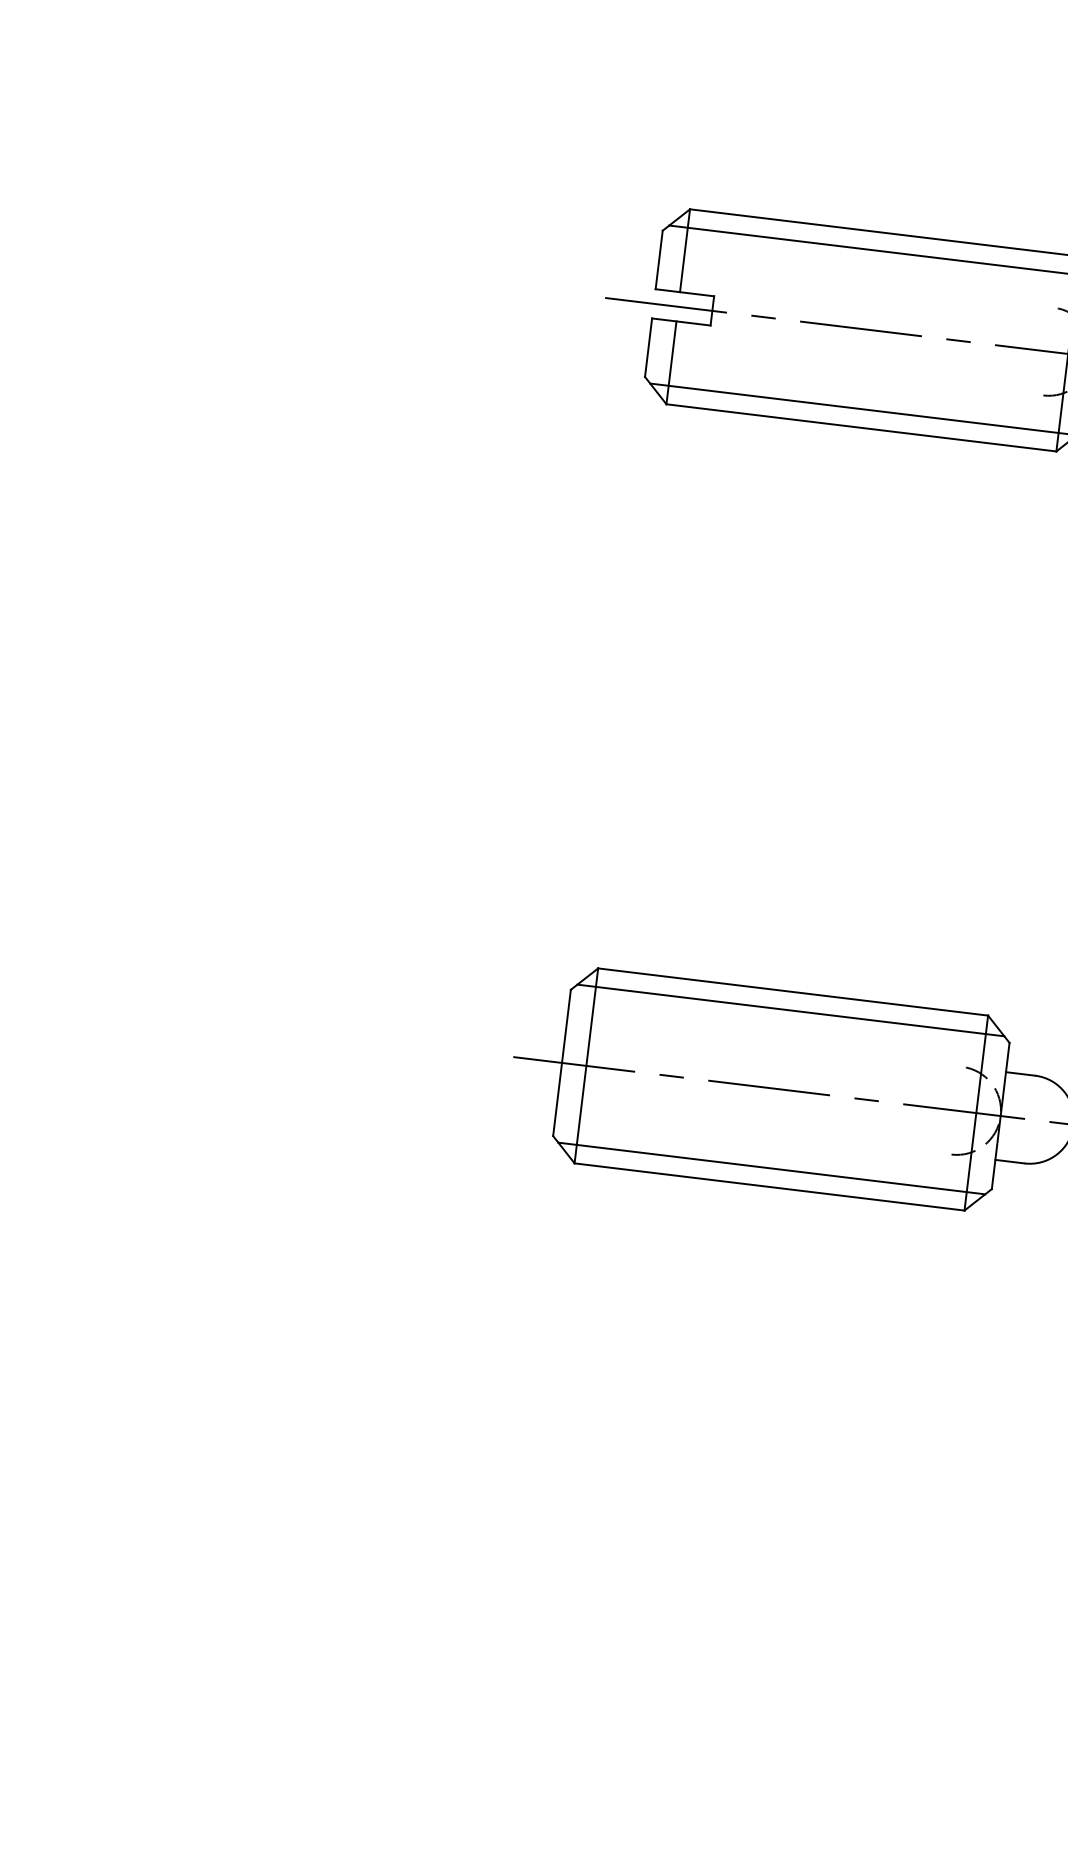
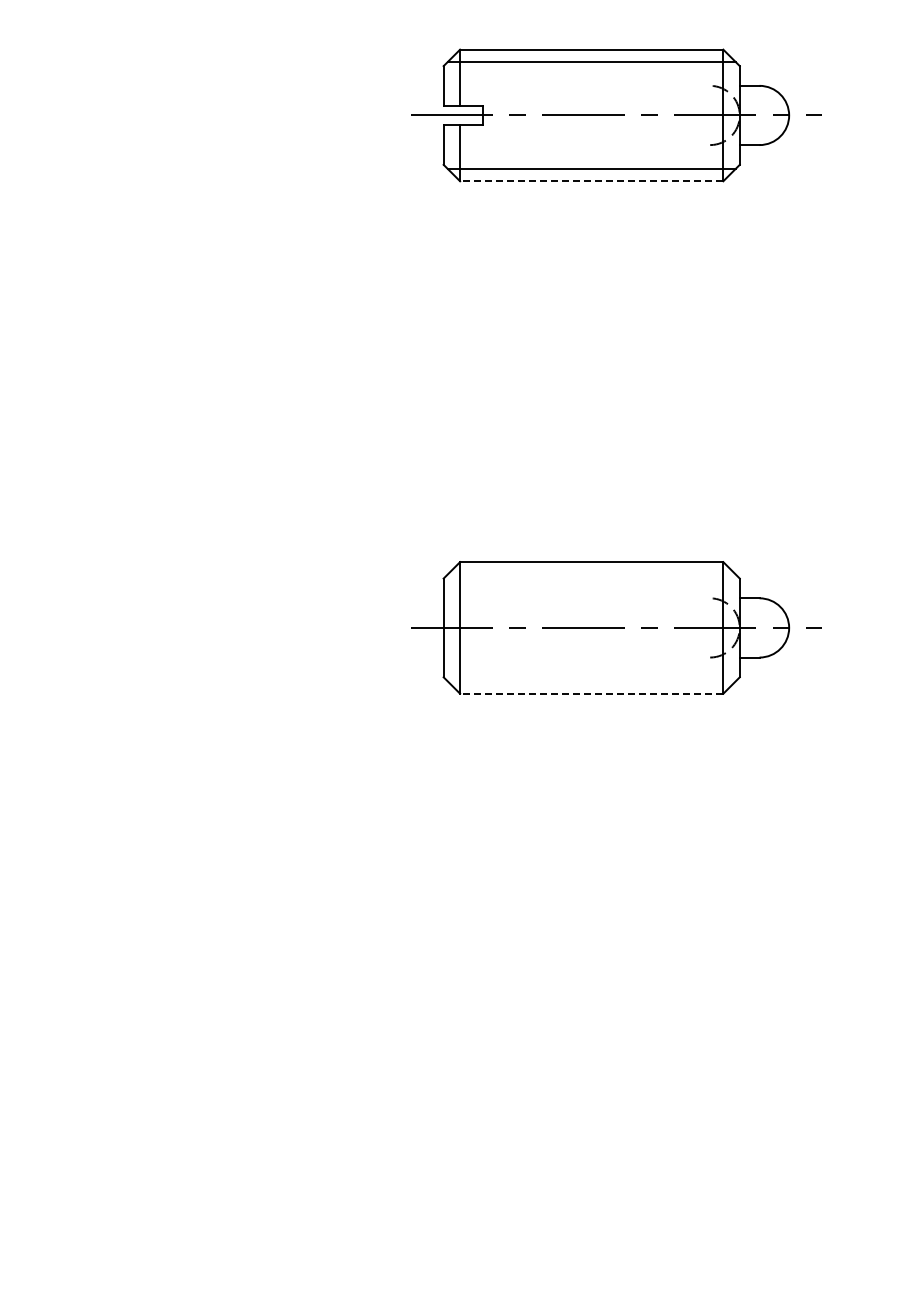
line: (861, 428) -> (591, 181), solid -> dashed
line: (790, 1010) -> (591, 574), removed
line: (771, 1168) -> (591, 681), removed
line: (769, 1186) -> (591, 693), solid -> dashed

